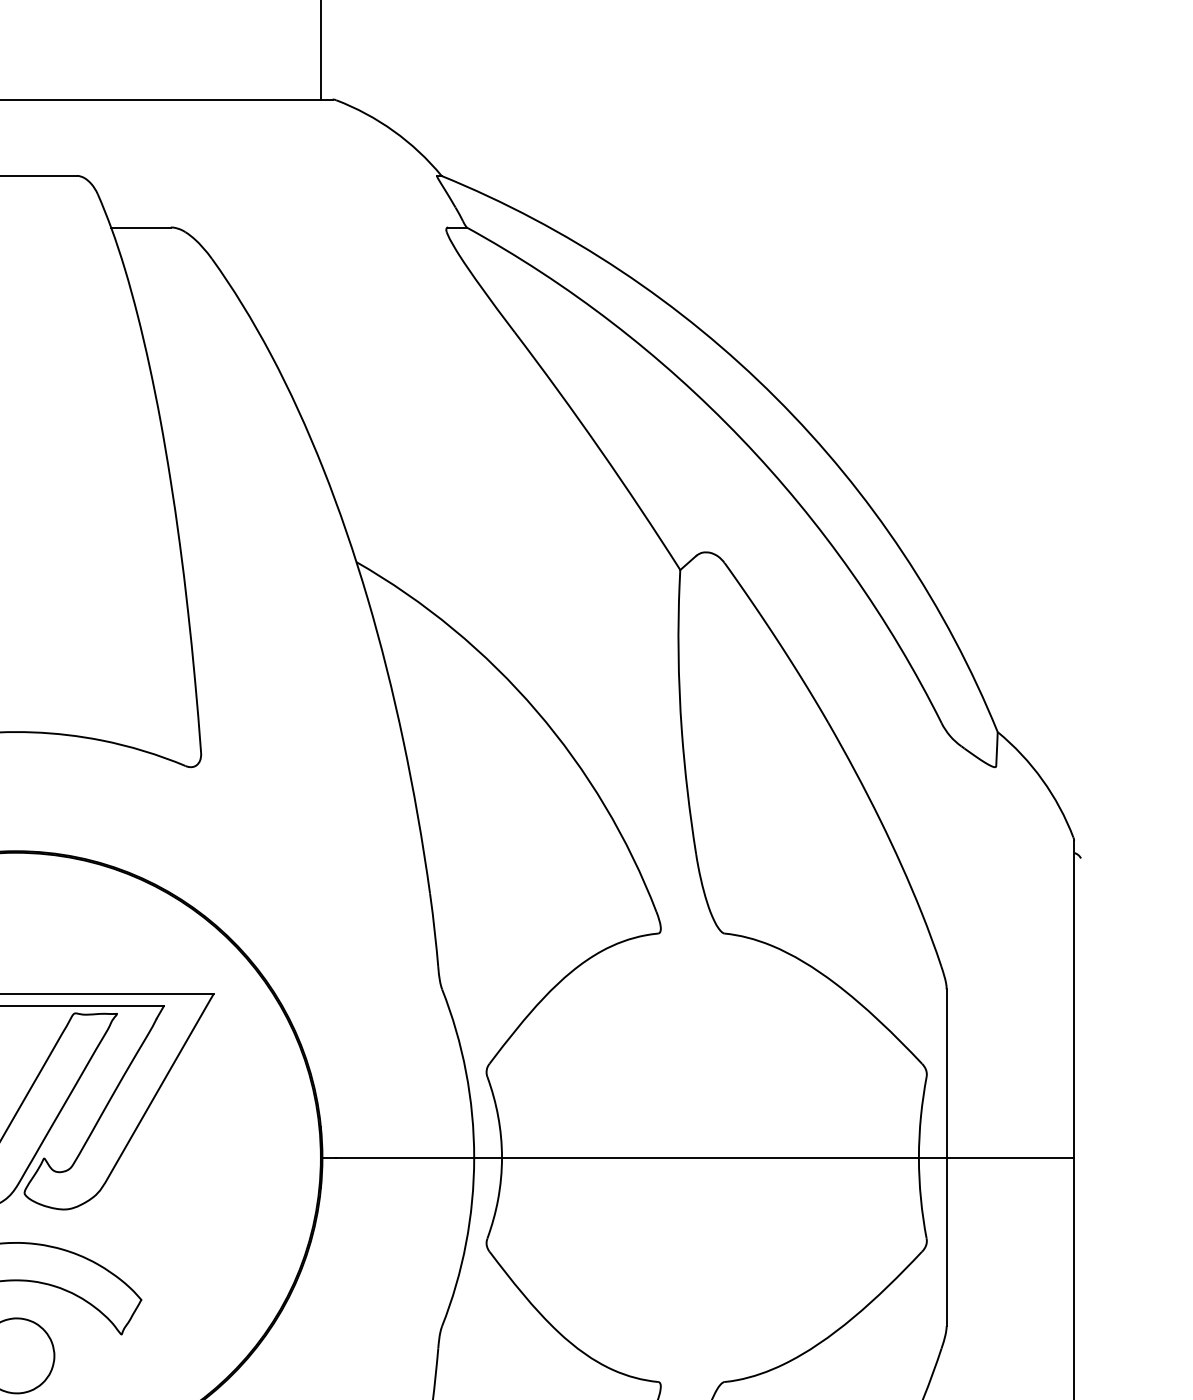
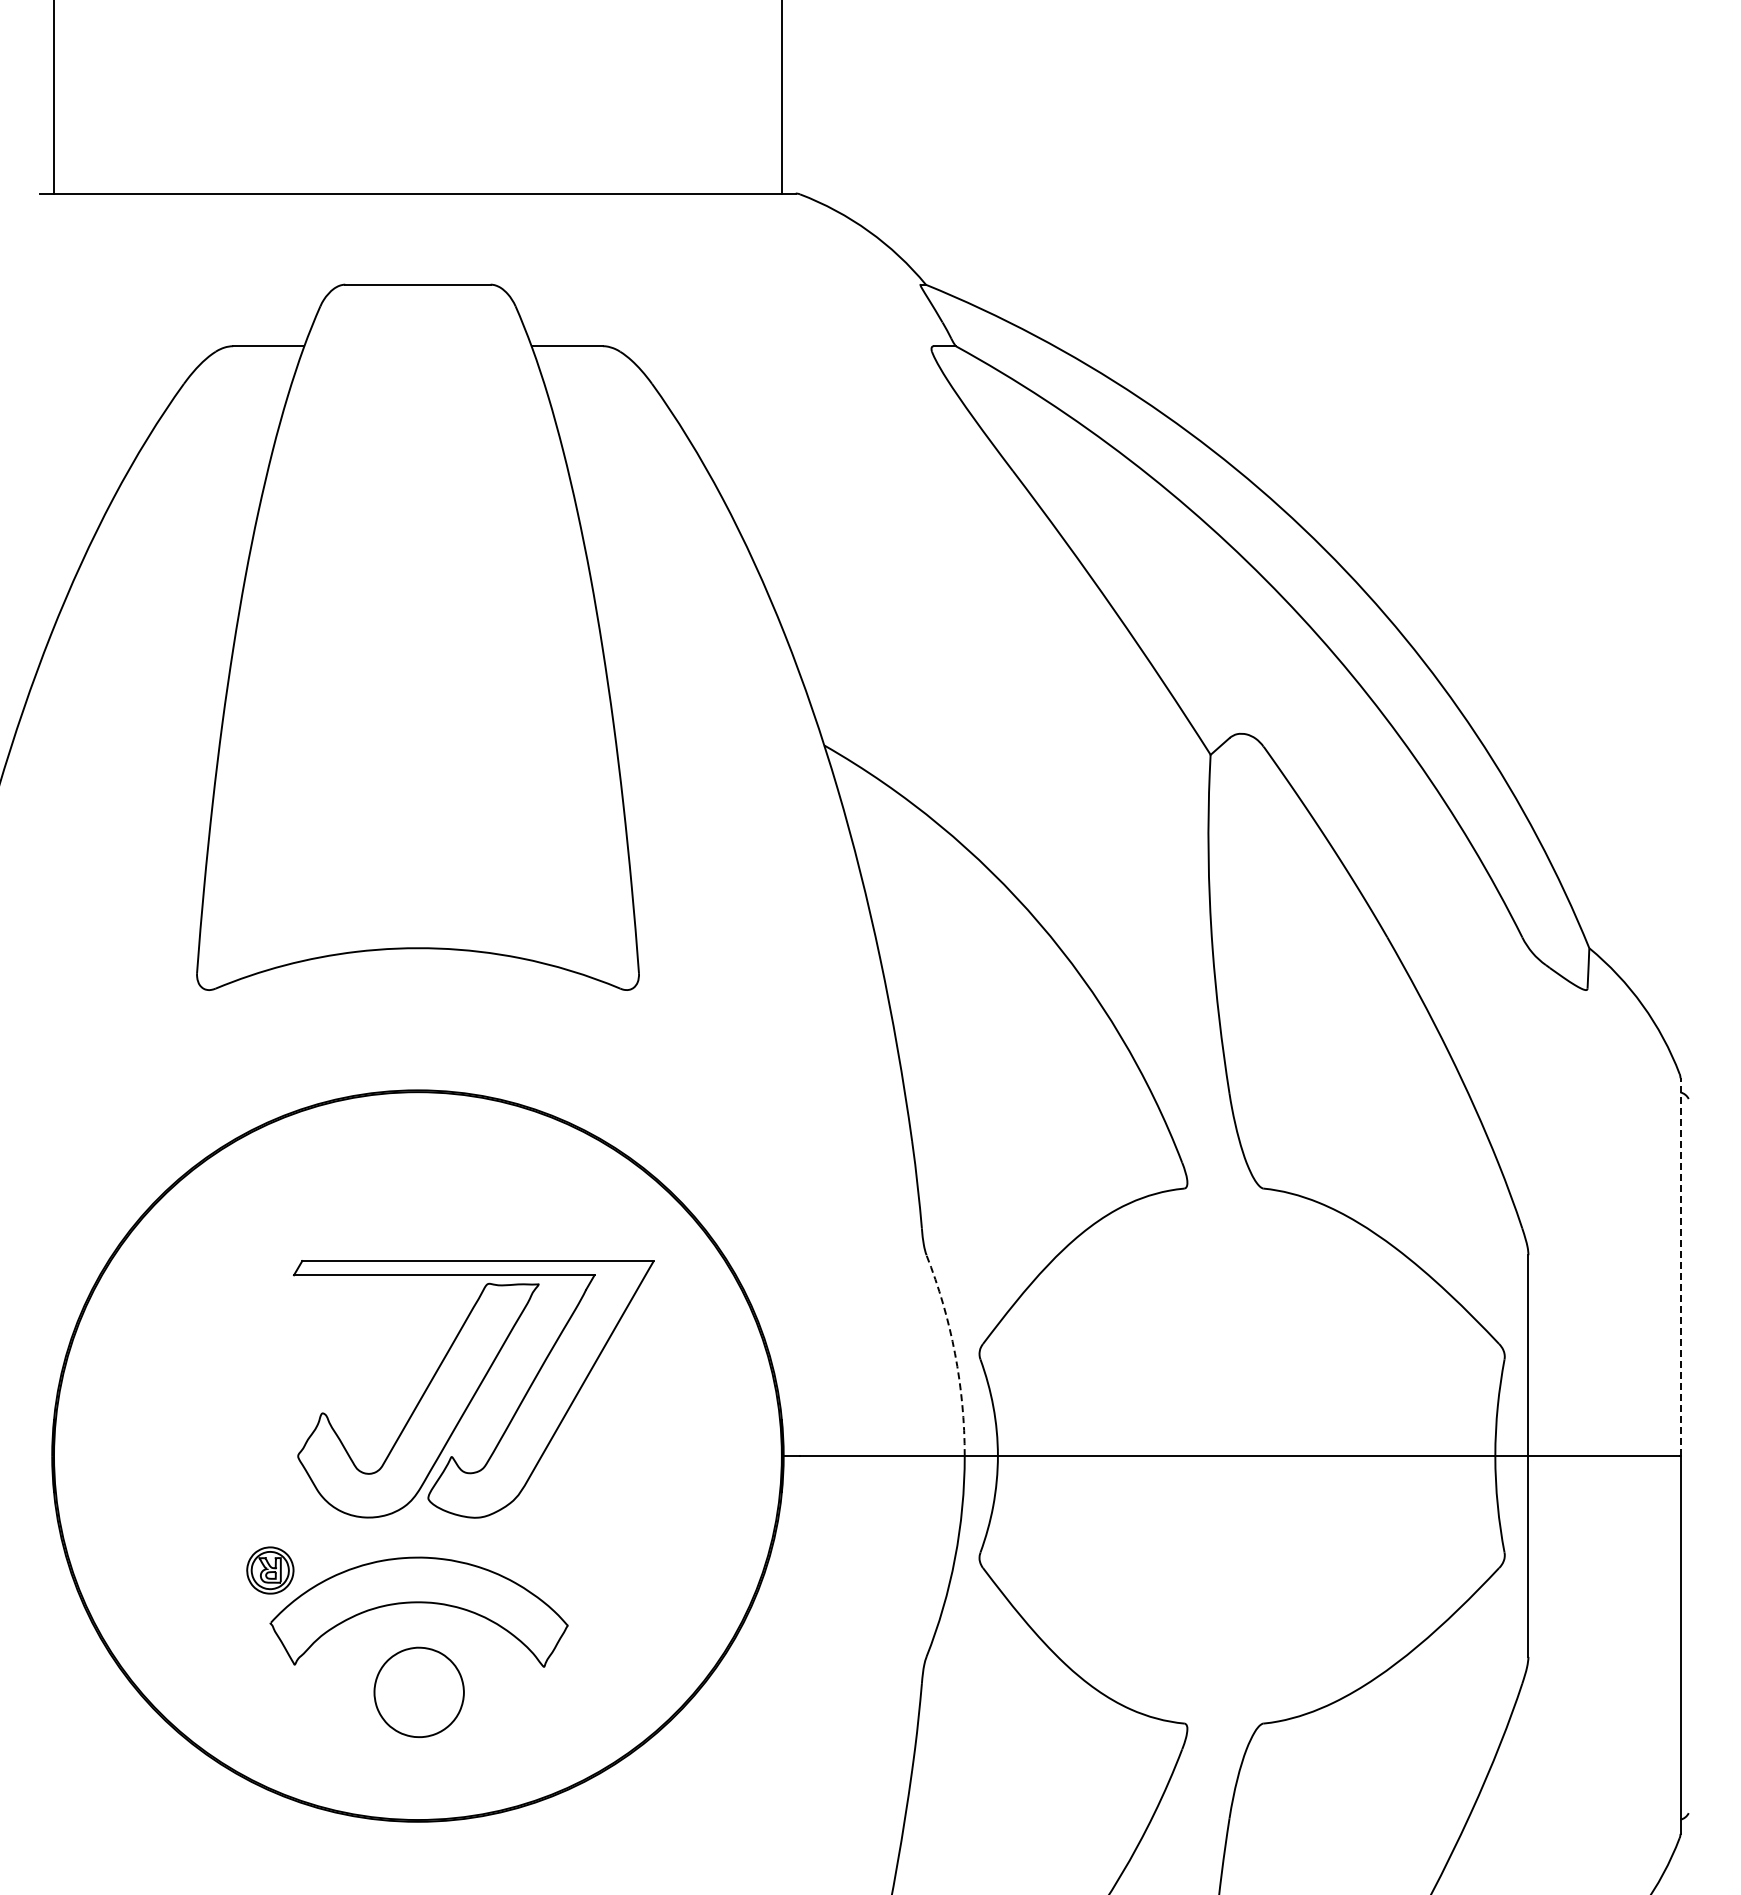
line: (1074, 999) -> (1680, 1267), solid -> dashed
arc: (466, 1071) -> (955, 1353), solid -> dashed

